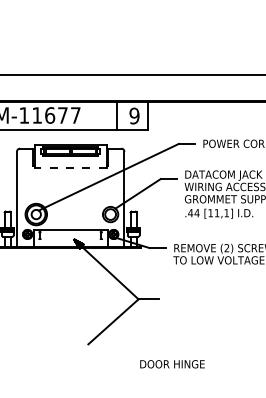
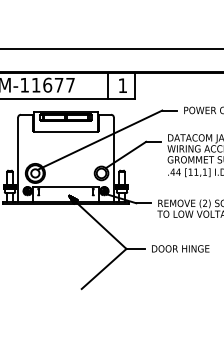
text: (134, 115) -> (122, 85), 9 -> 1
line: (70, 167) -> (65, 131), dashed -> solid
text: (172, 364) -> (180, 249), moved

